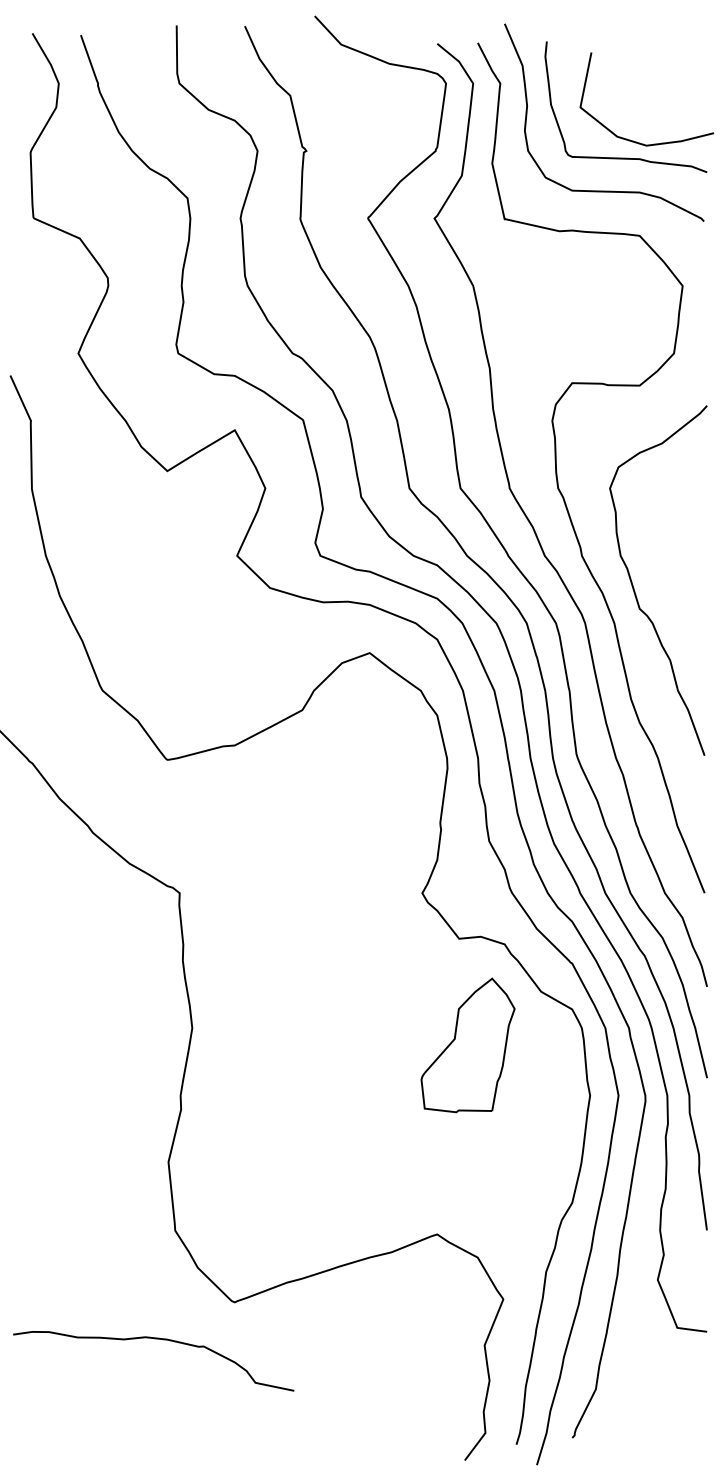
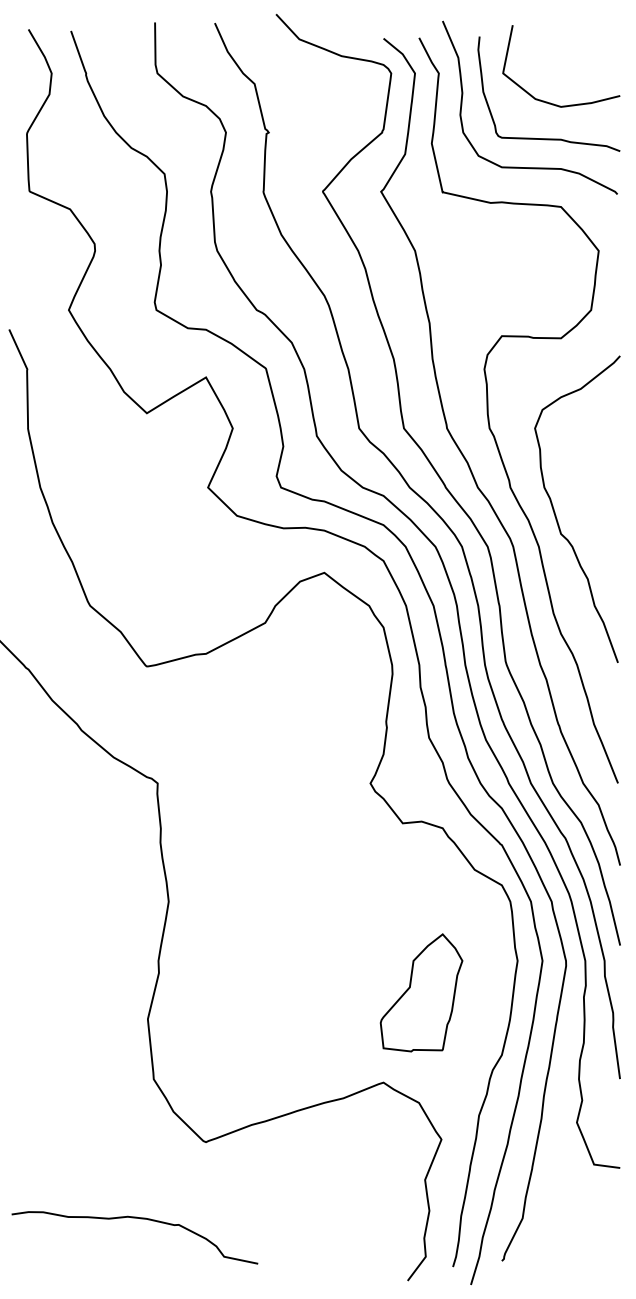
curve: (634, 140) -> (550, 102), moved
part: (467, 1044) -> (421, 992), moved
curve: (160, 1340) -> (140, 1219), moved

